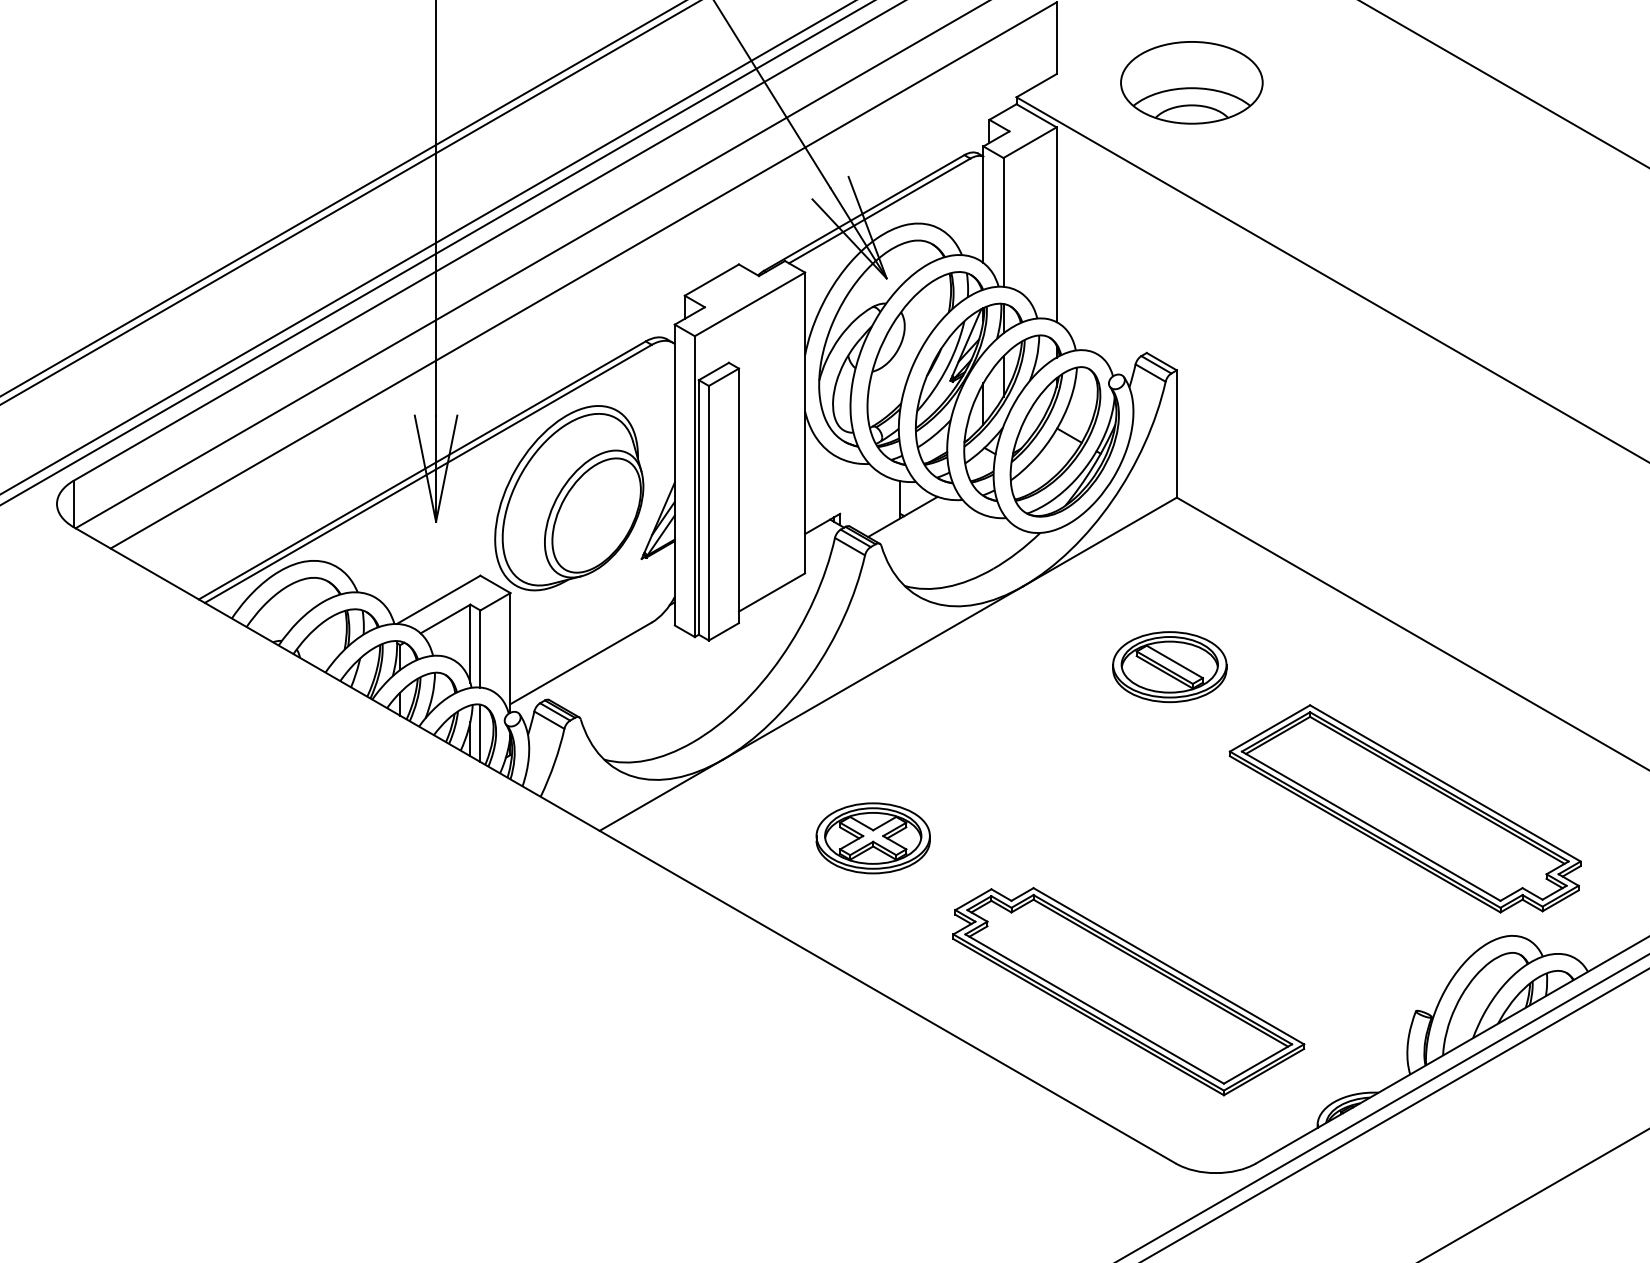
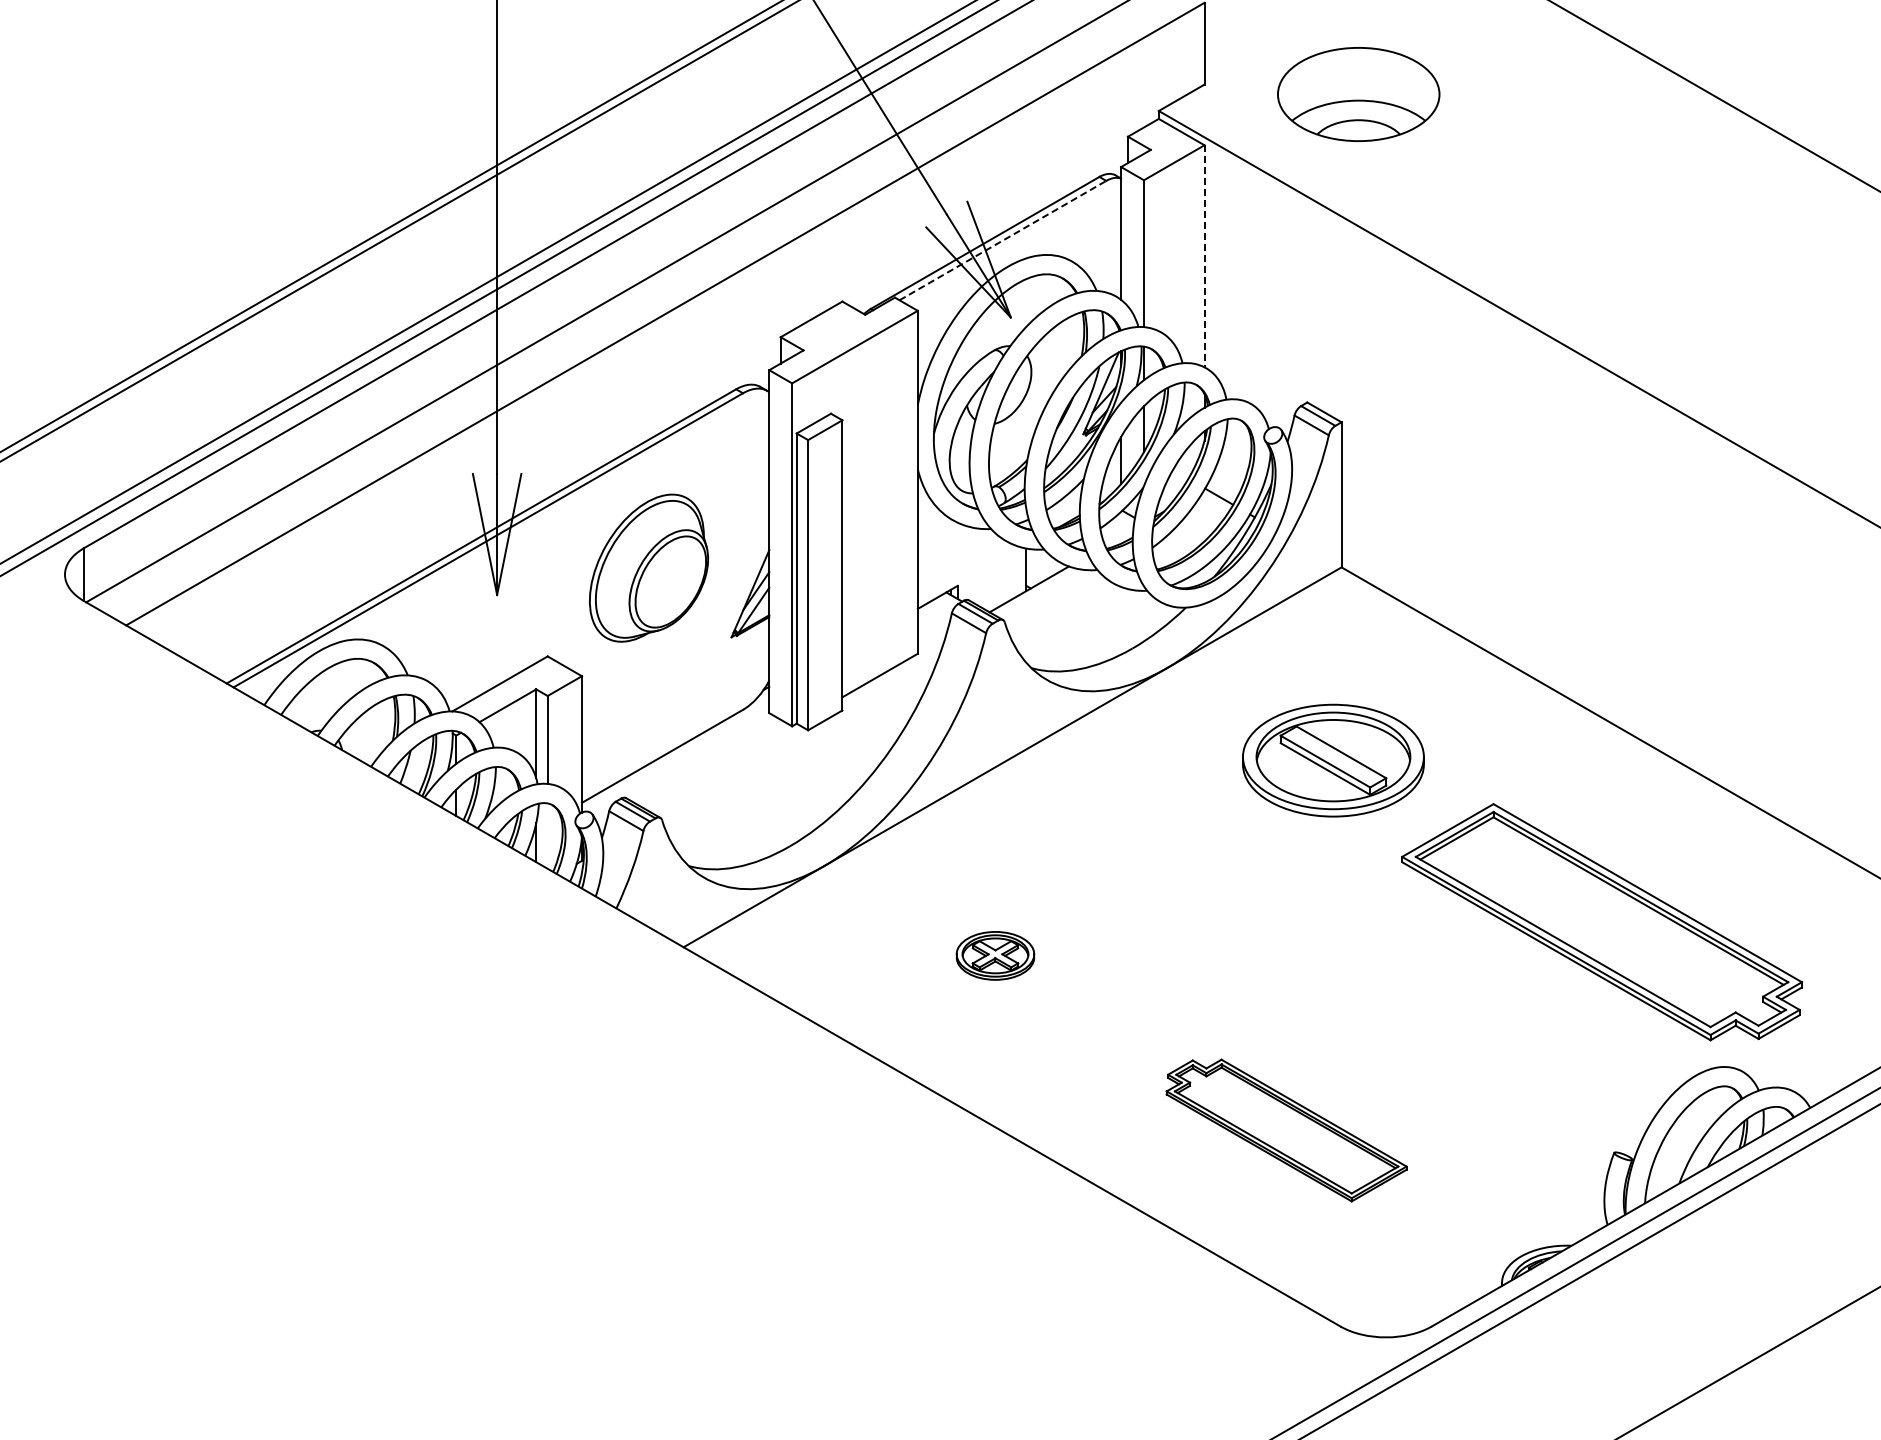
line: (880, 210) -> (1003, 240), solid -> dashed
line: (1056, 224) -> (1204, 256), solid -> dashed
part: (568, 498) -> (648, 568), size x0.7
part: (1169, 667) -> (1333, 760), size x1.4
line: (480, 732) -> (547, 835), removed
part: (873, 838) -> (995, 955), size x0.6
part: (1128, 991) -> (1286, 1130), size x0.6

